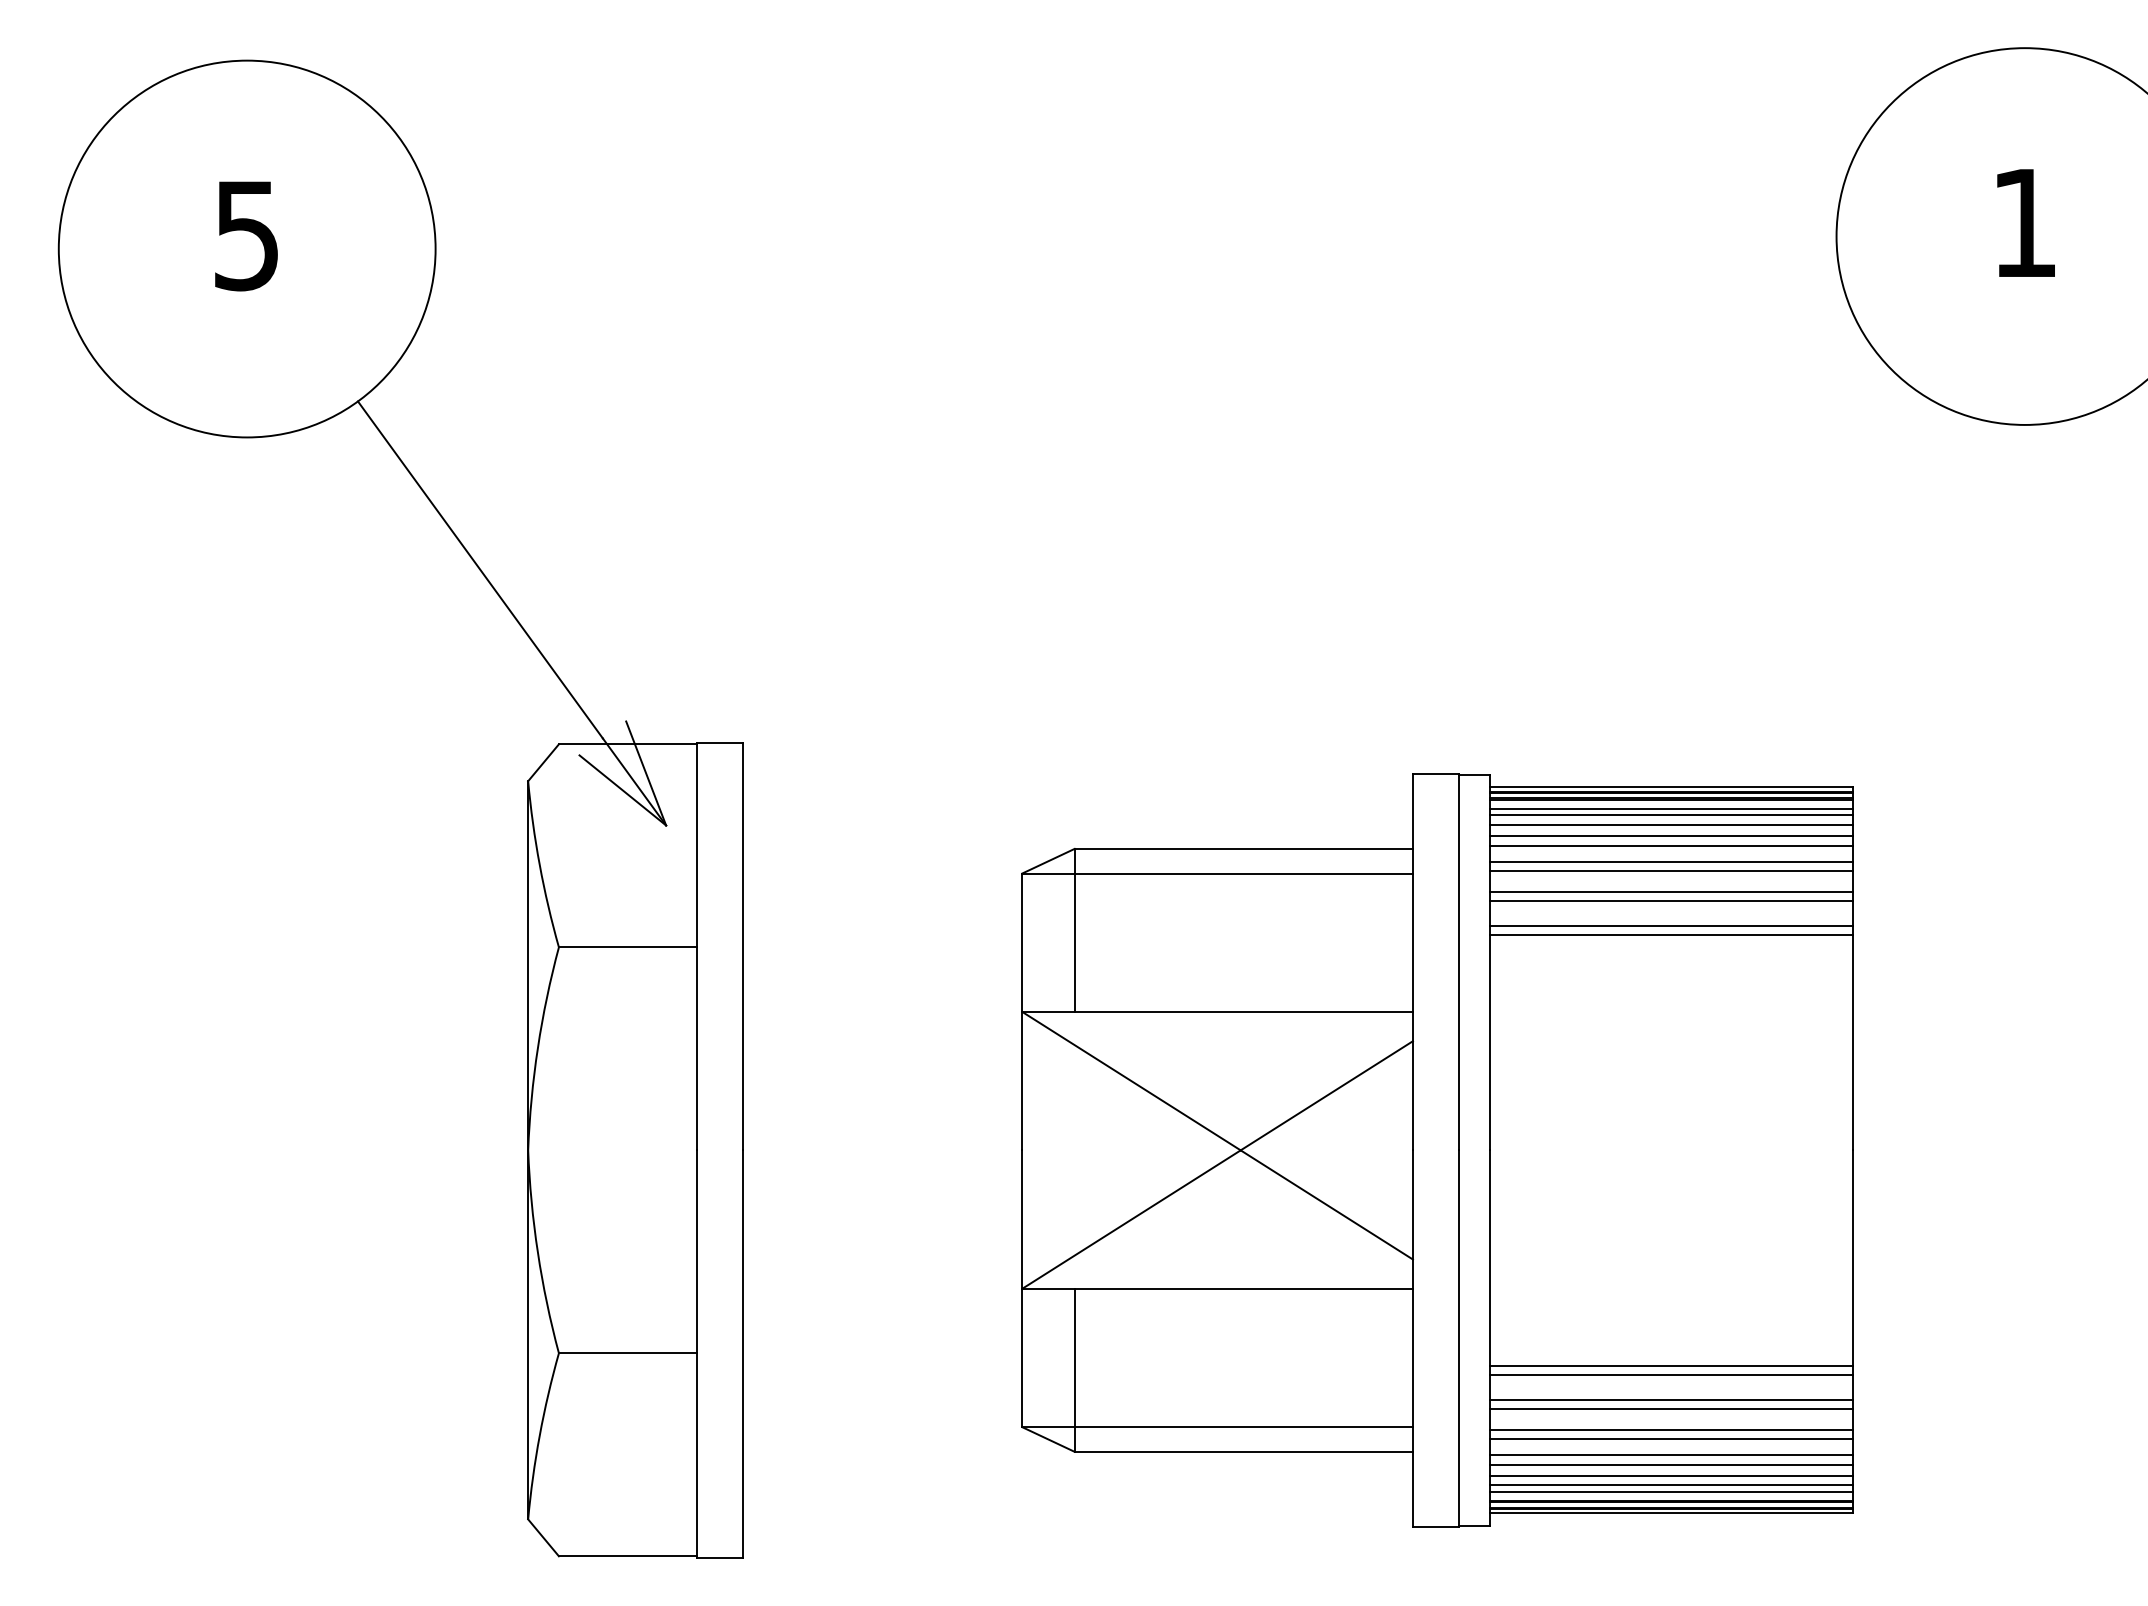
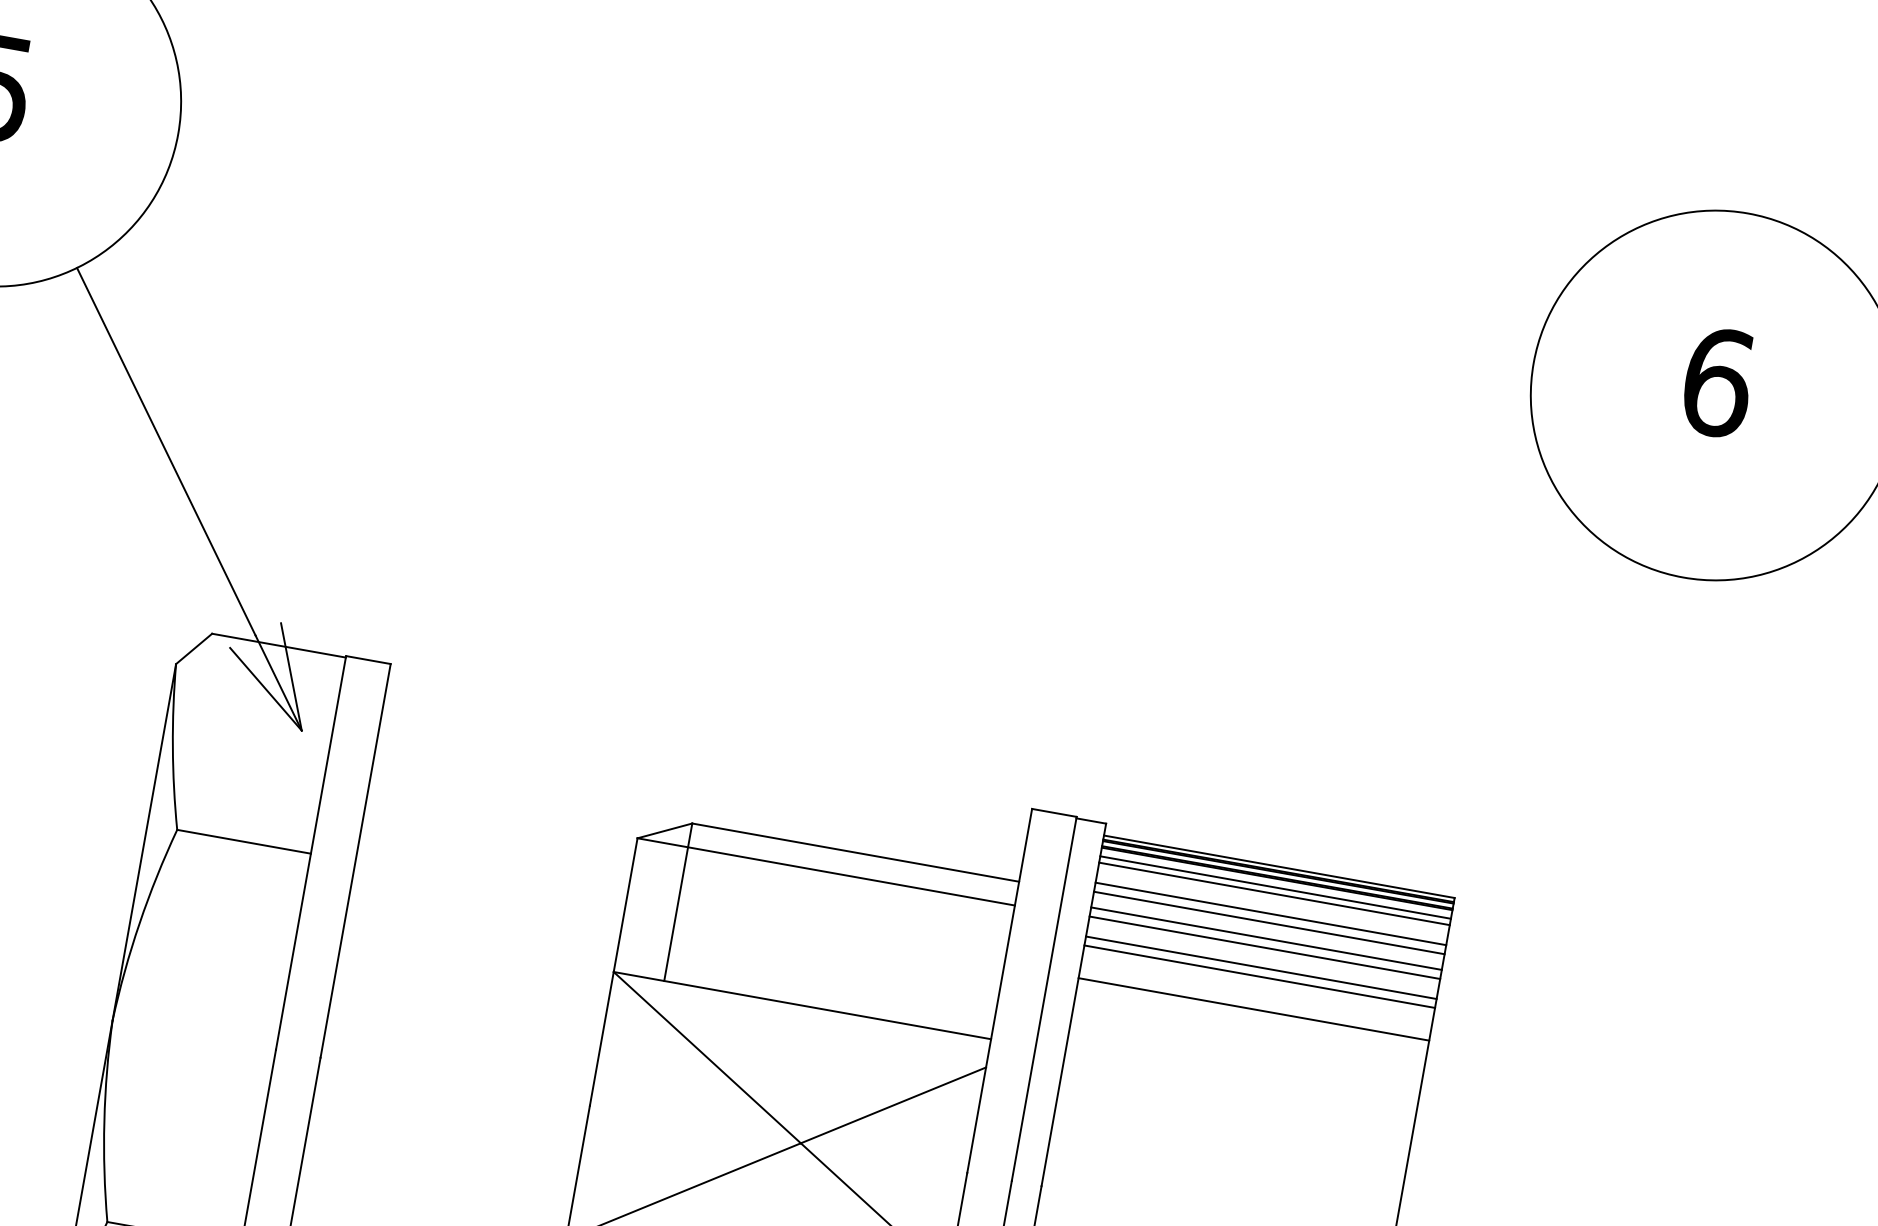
text: (2025, 222) -> (1718, 382), 1 -> 6
line: (1670, 824) -> (1272, 902), removed
line: (1670, 926) -> (1254, 1000), removed

